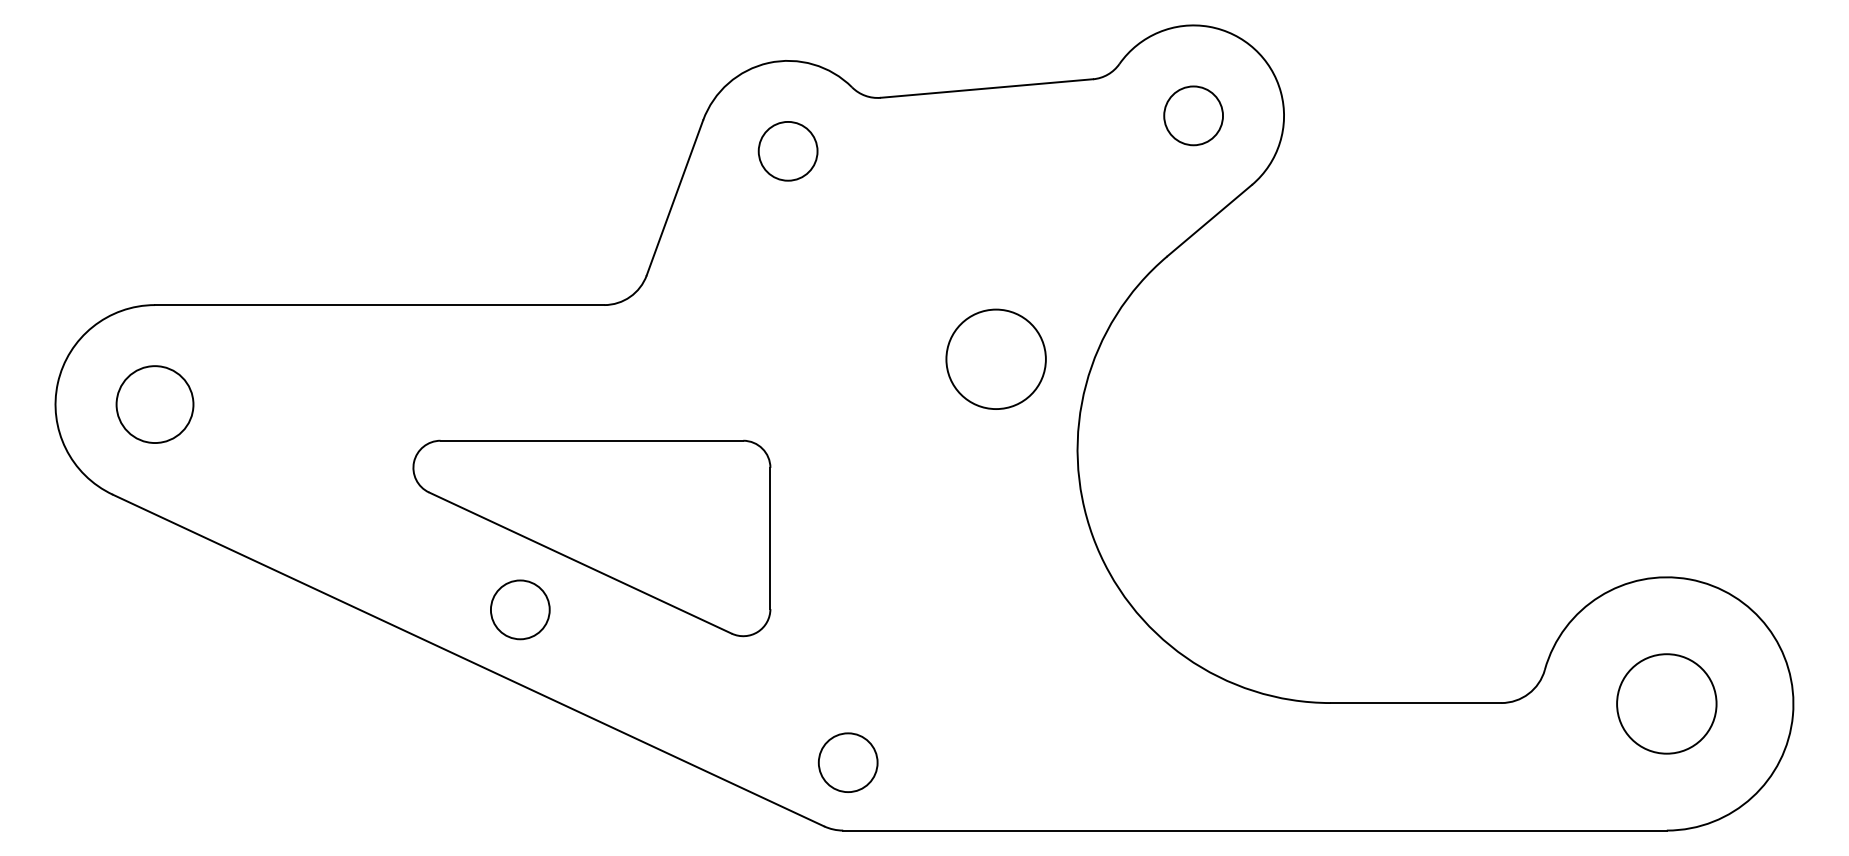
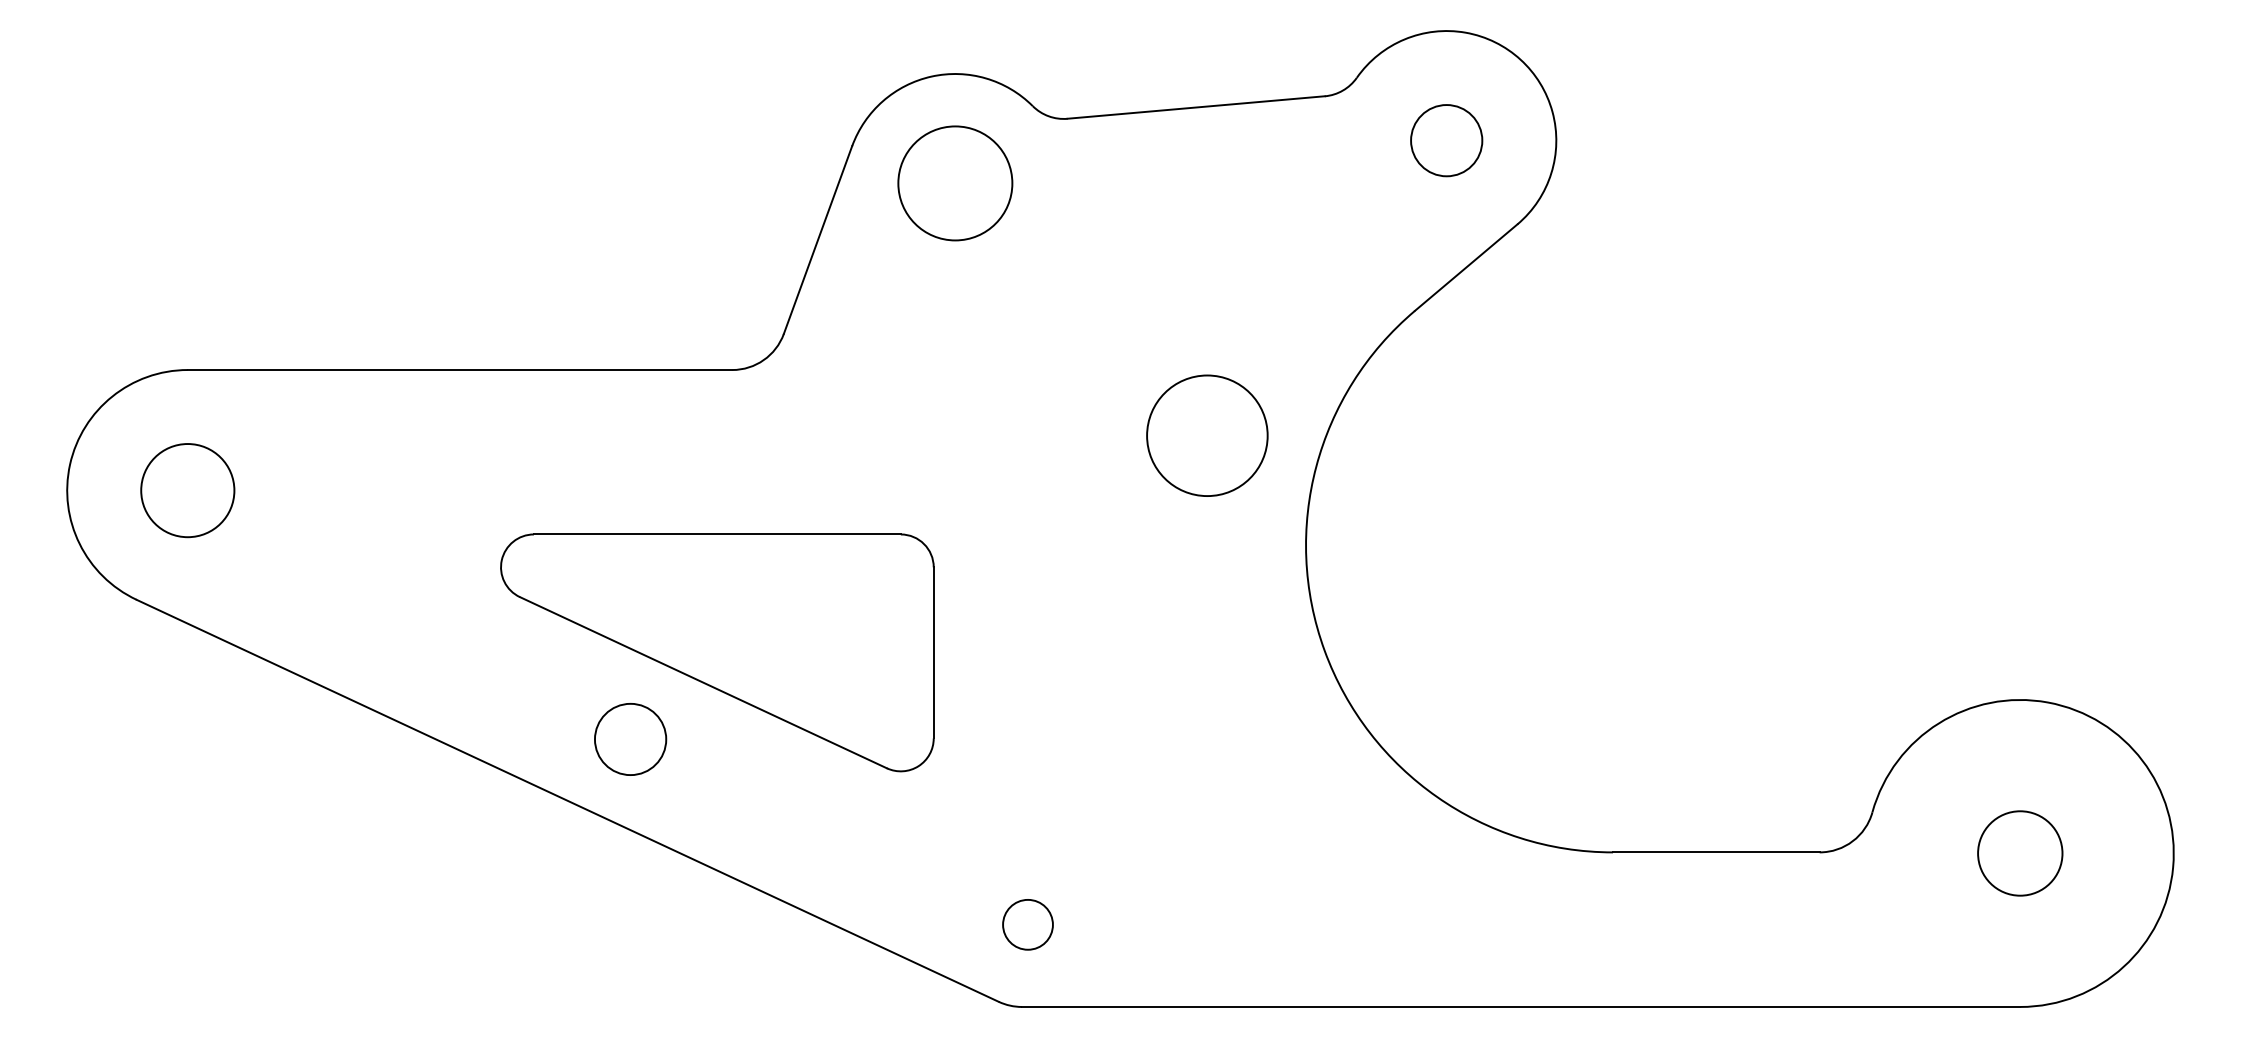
circle: (787, 151) -> (954, 183), size x1.6
circle: (1666, 703) -> (2019, 853), size x0.7
circle: (847, 762) -> (1027, 924), size x0.7

